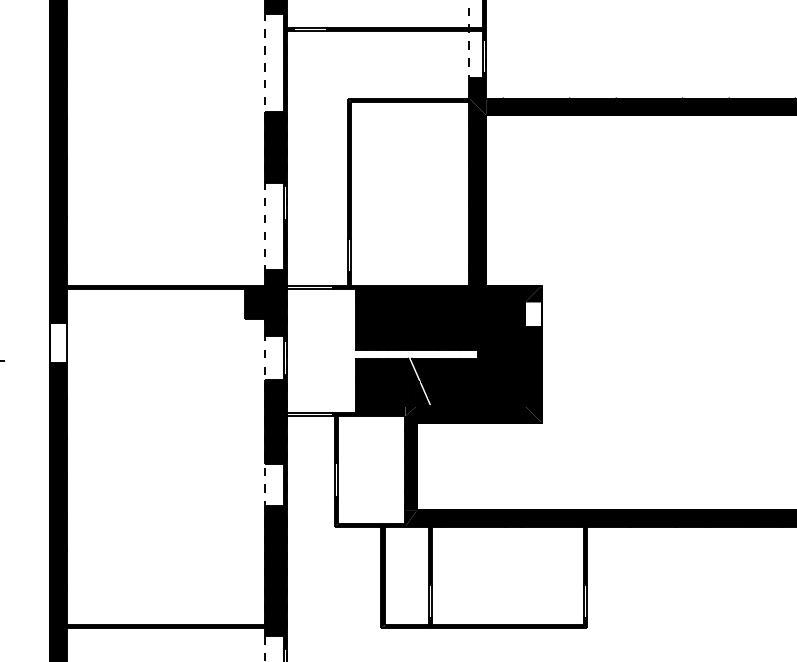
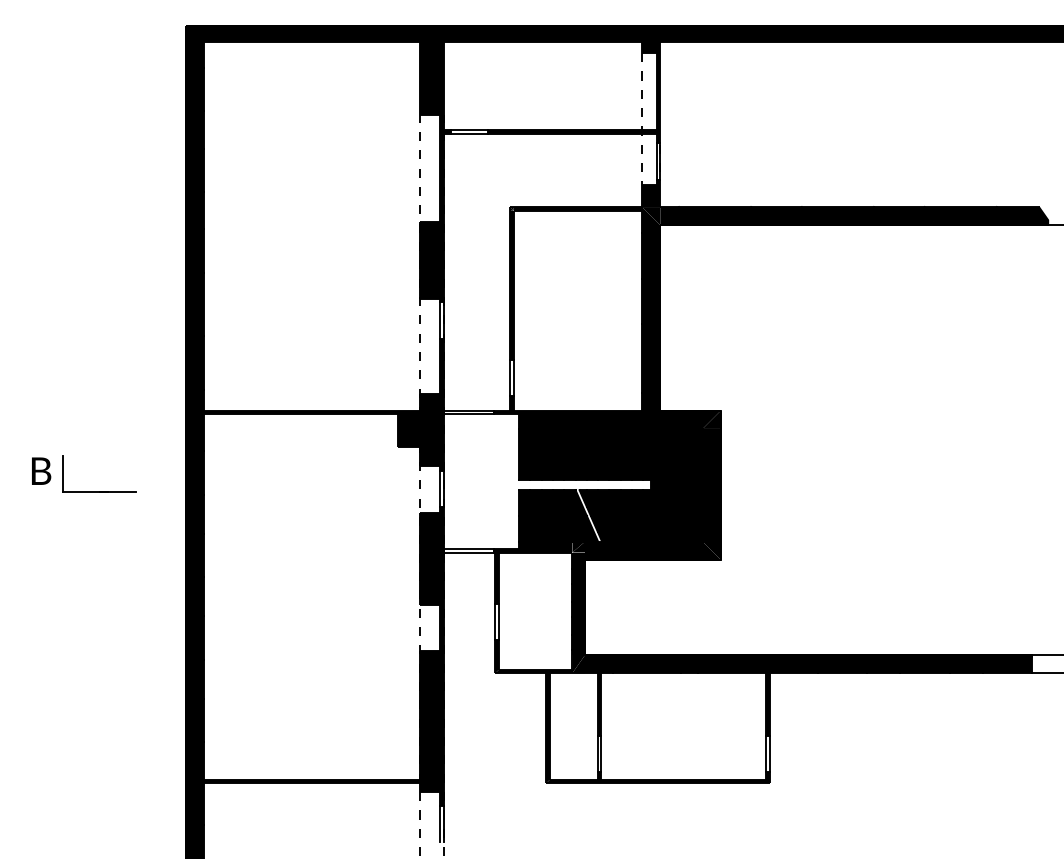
fill: (533, 314) -> (711, 441), added
fill: (58, 342) -> (194, 472), added

